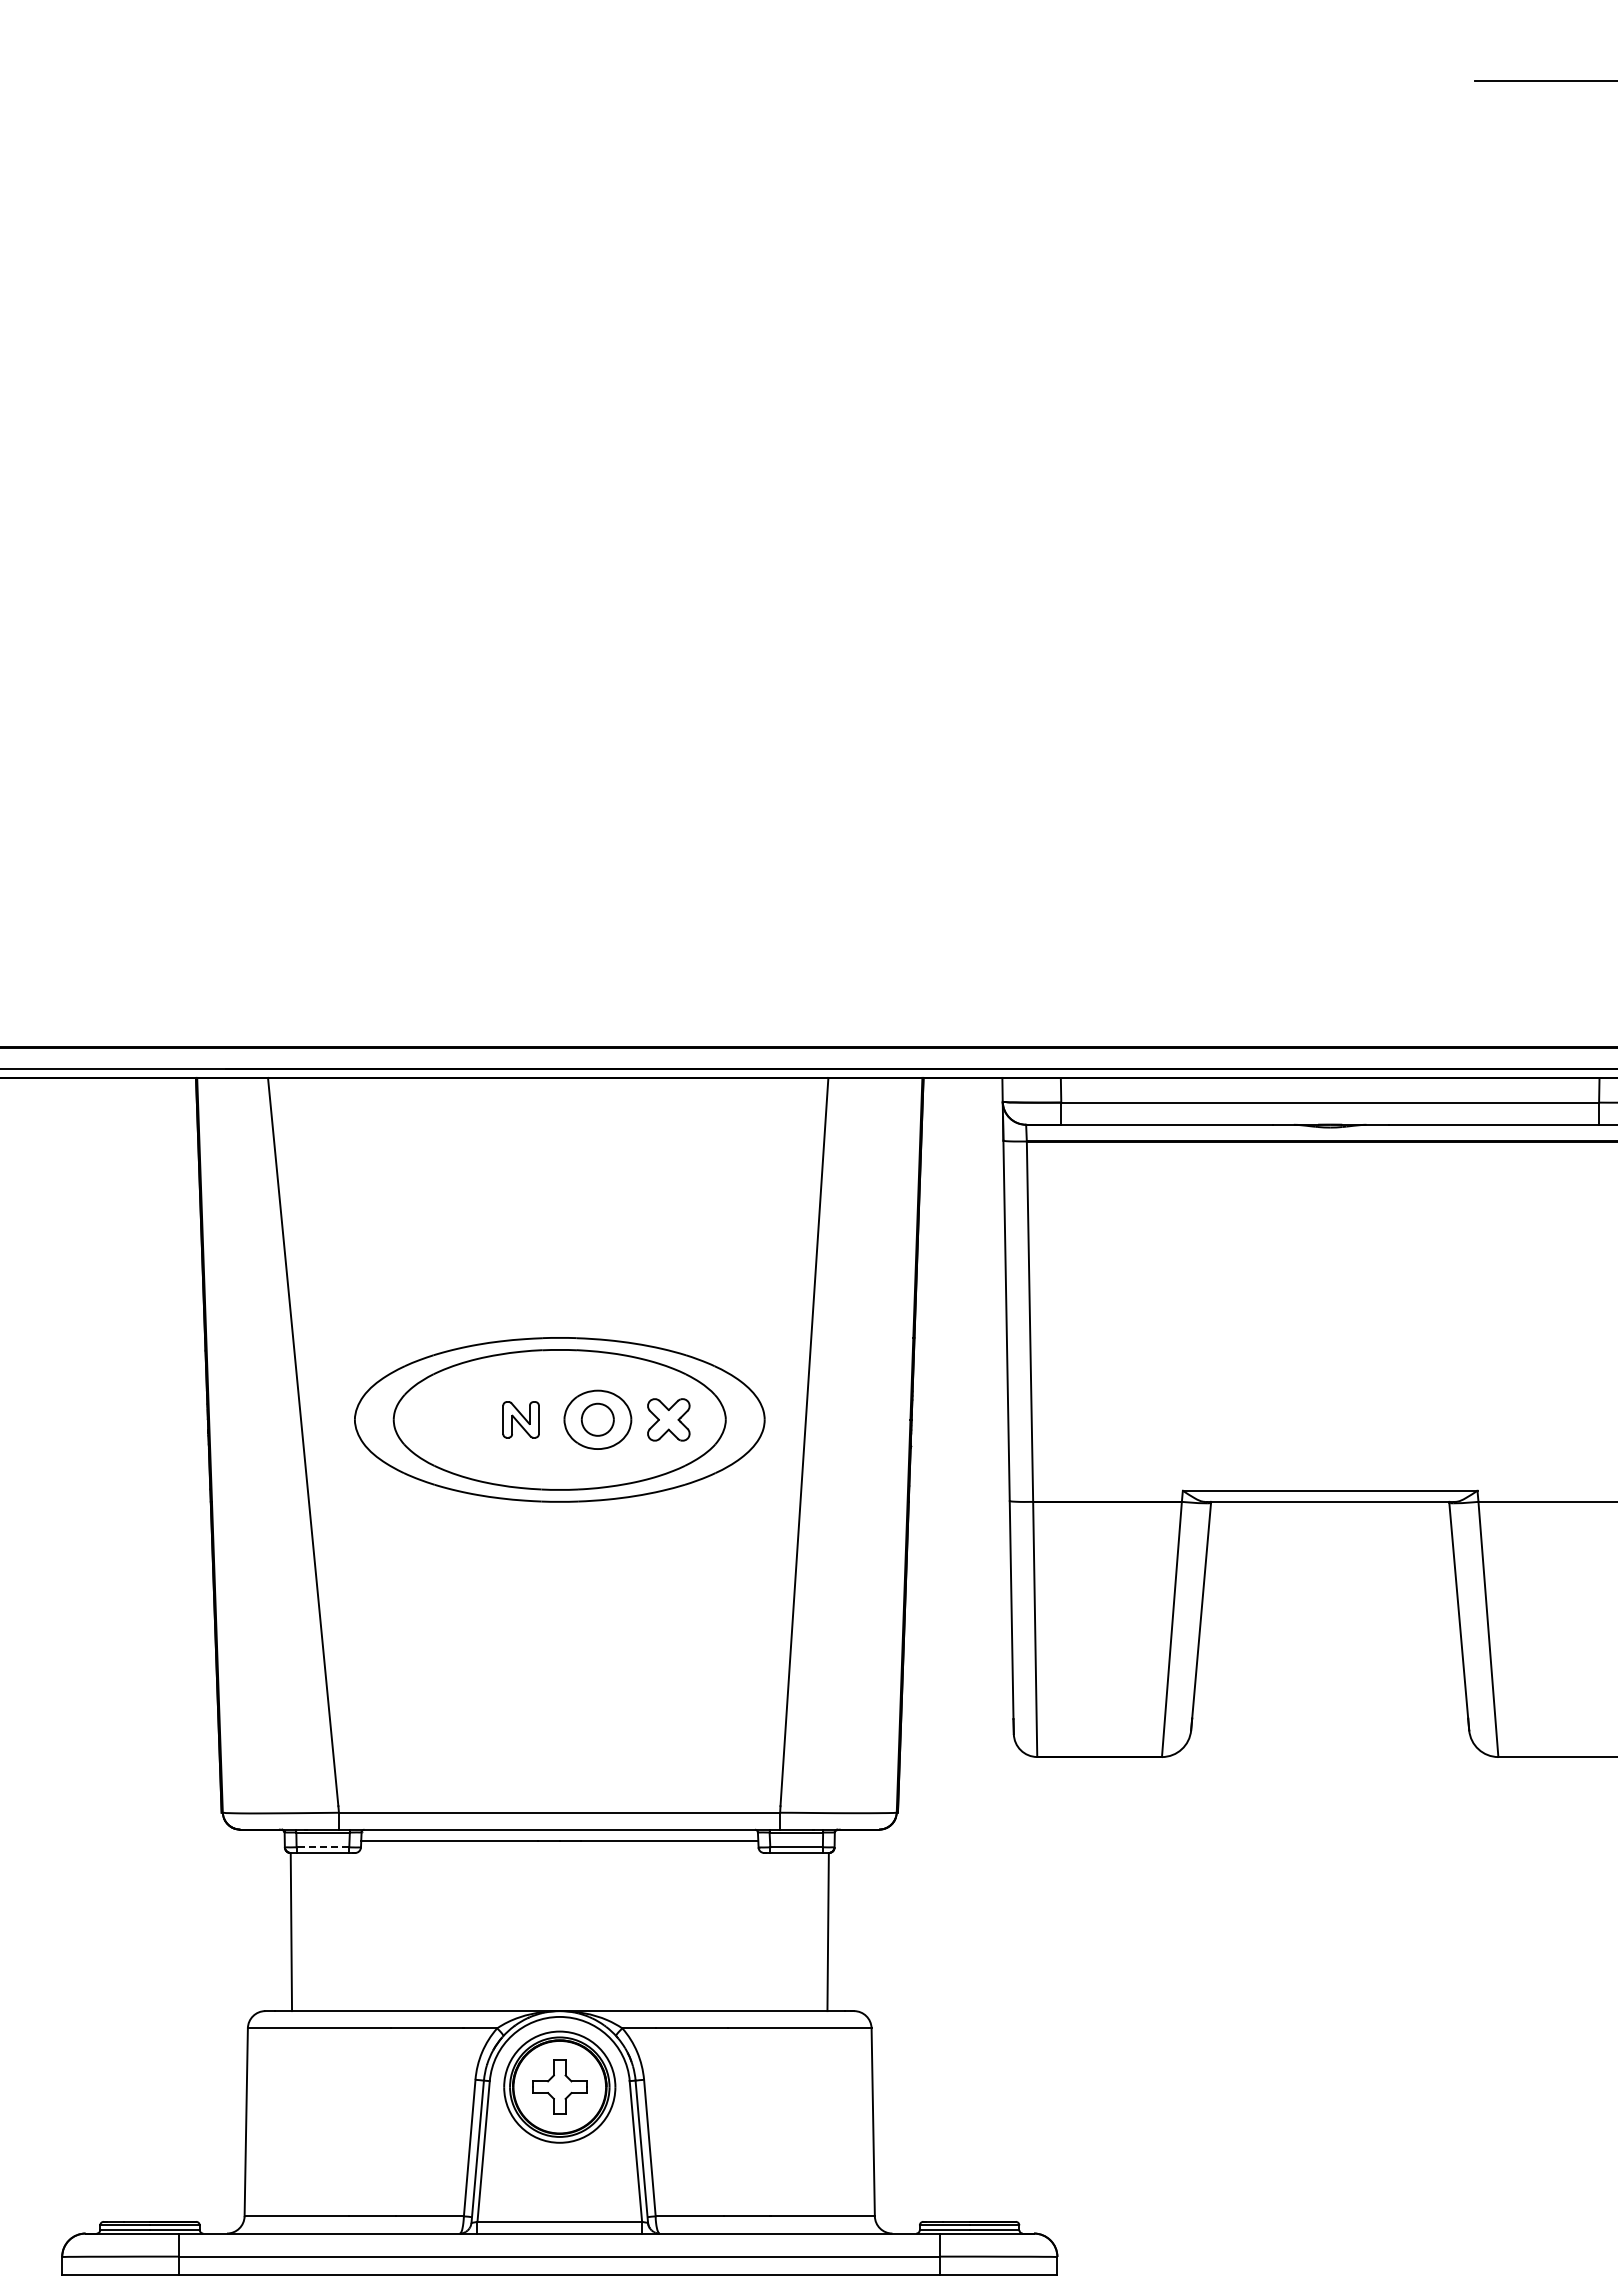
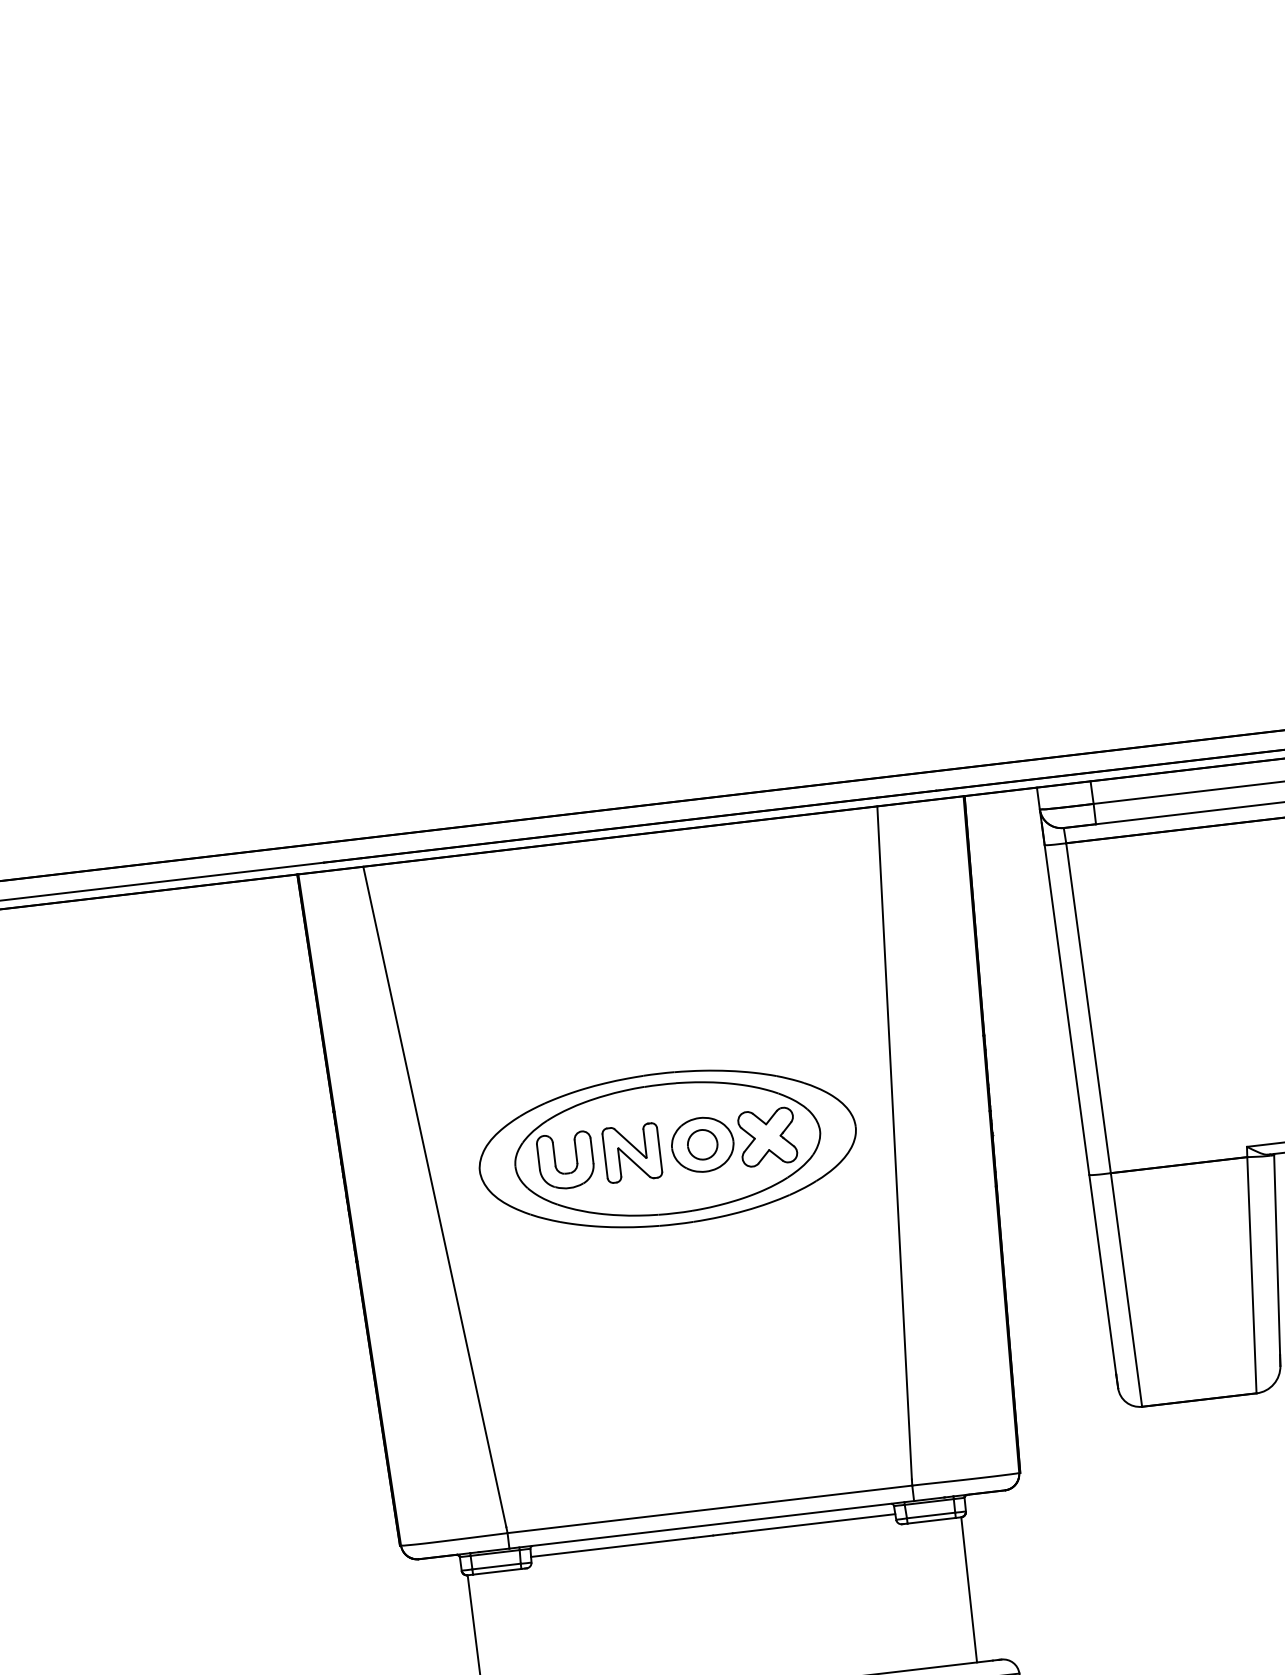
part: (437, 1419) -> (555, 1161), added
part: (520, 1419) -> (631, 1152), size x1.67
part: (668, 1419) -> (767, 1136), size x1.43
line: (322, 1847) -> (496, 1566), dashed -> solid

